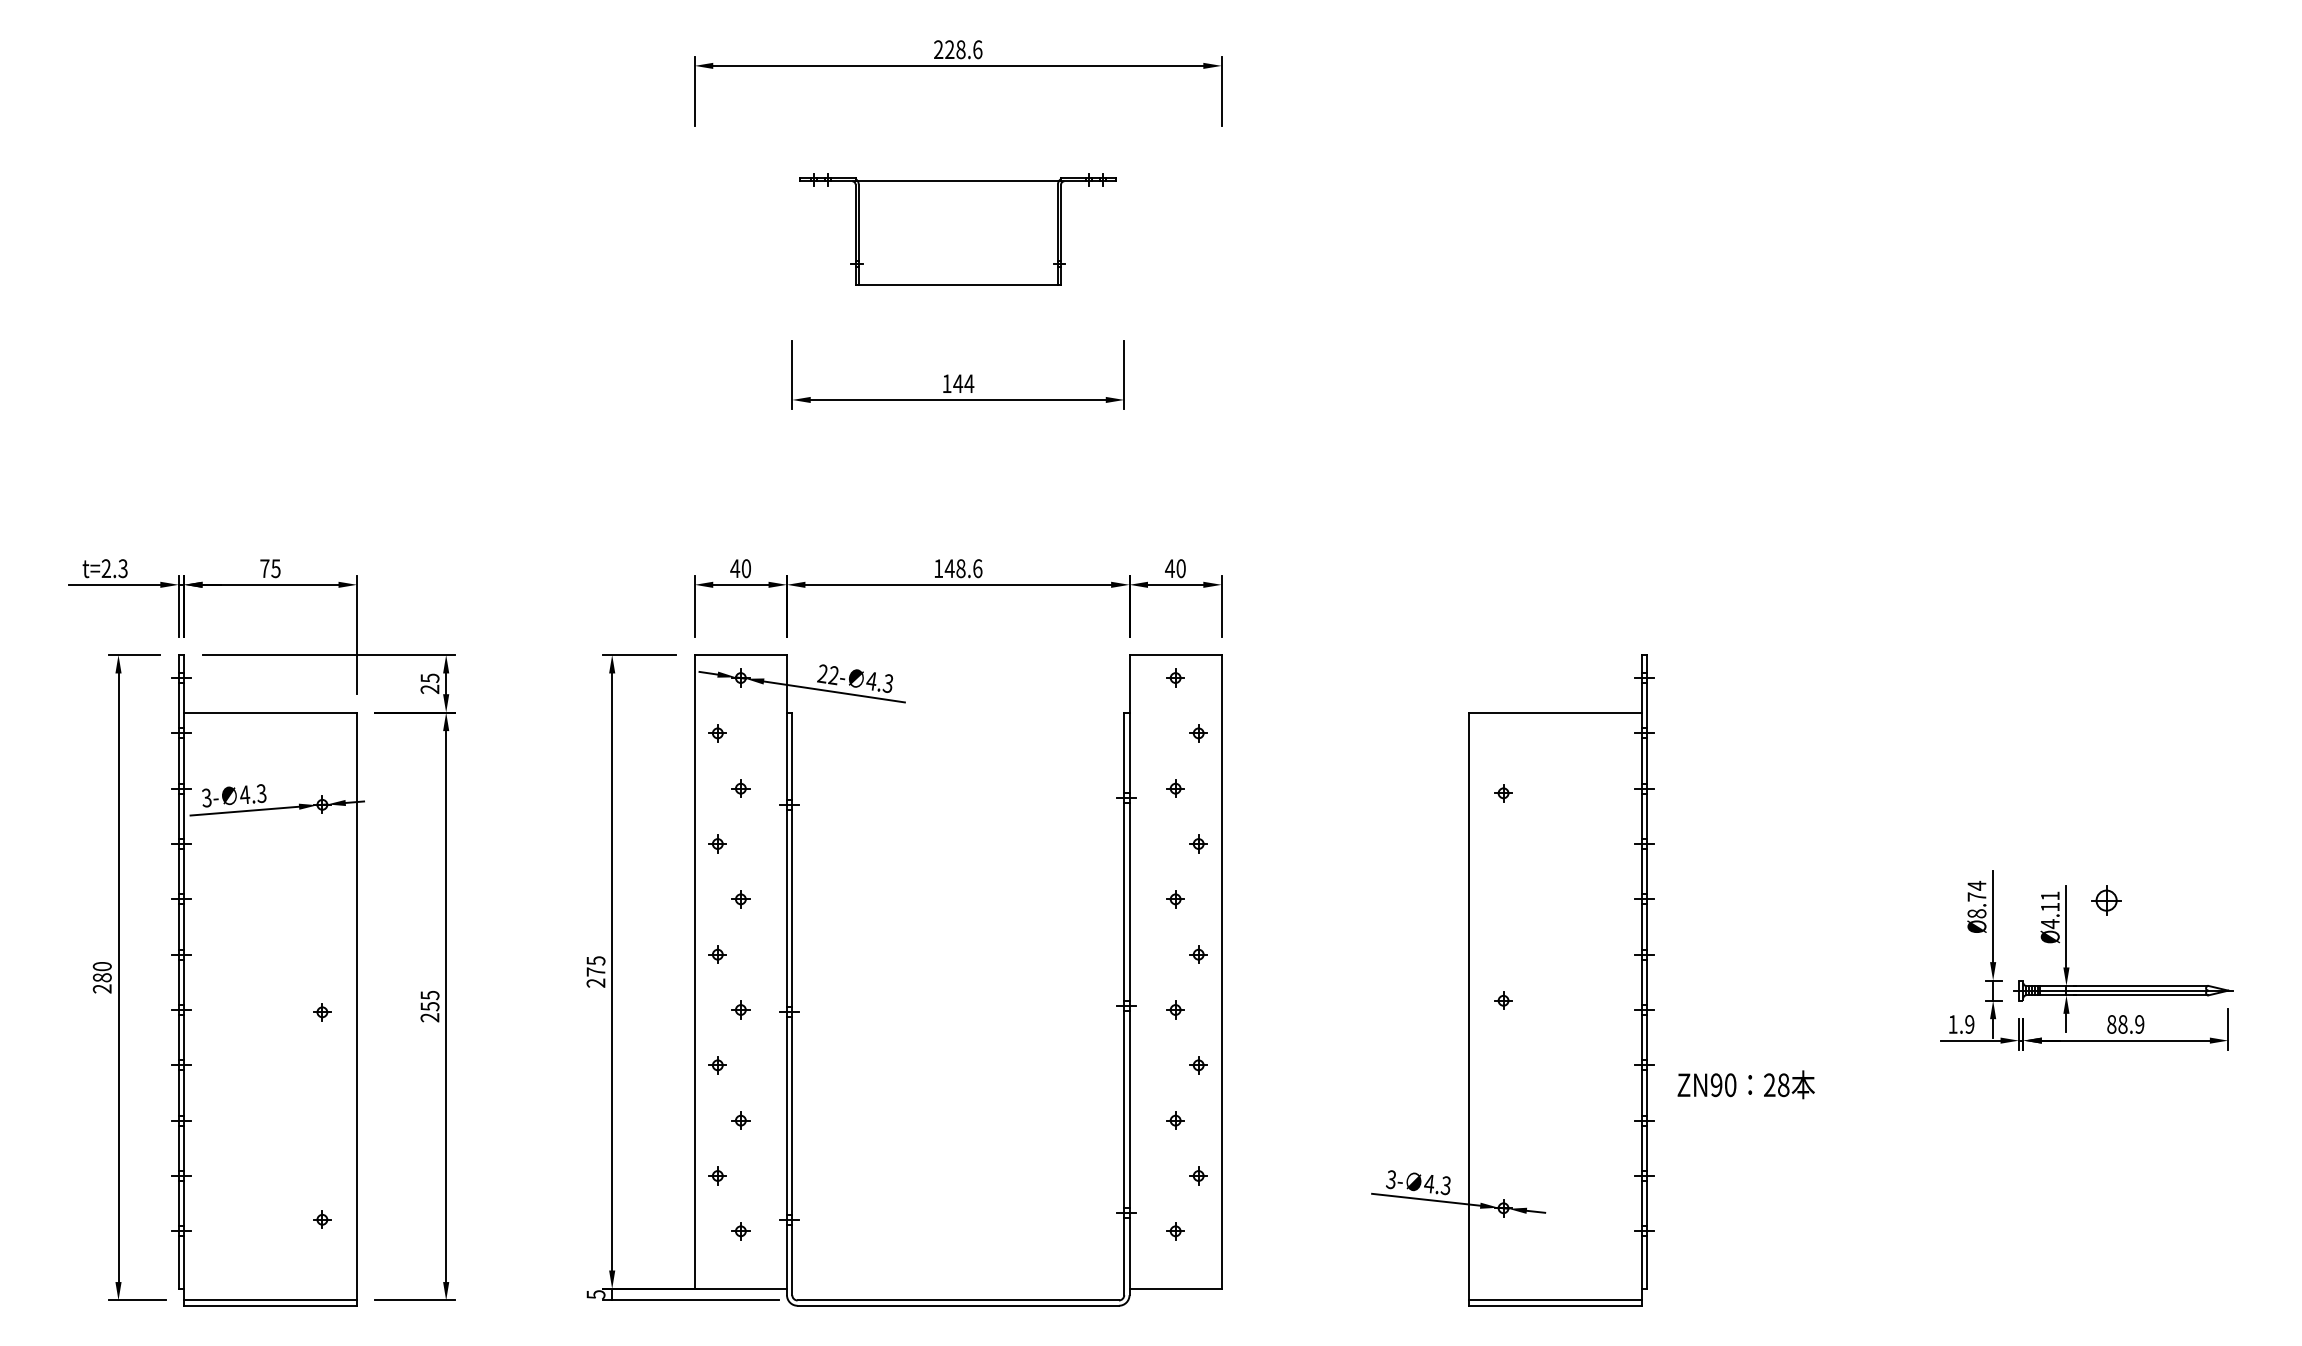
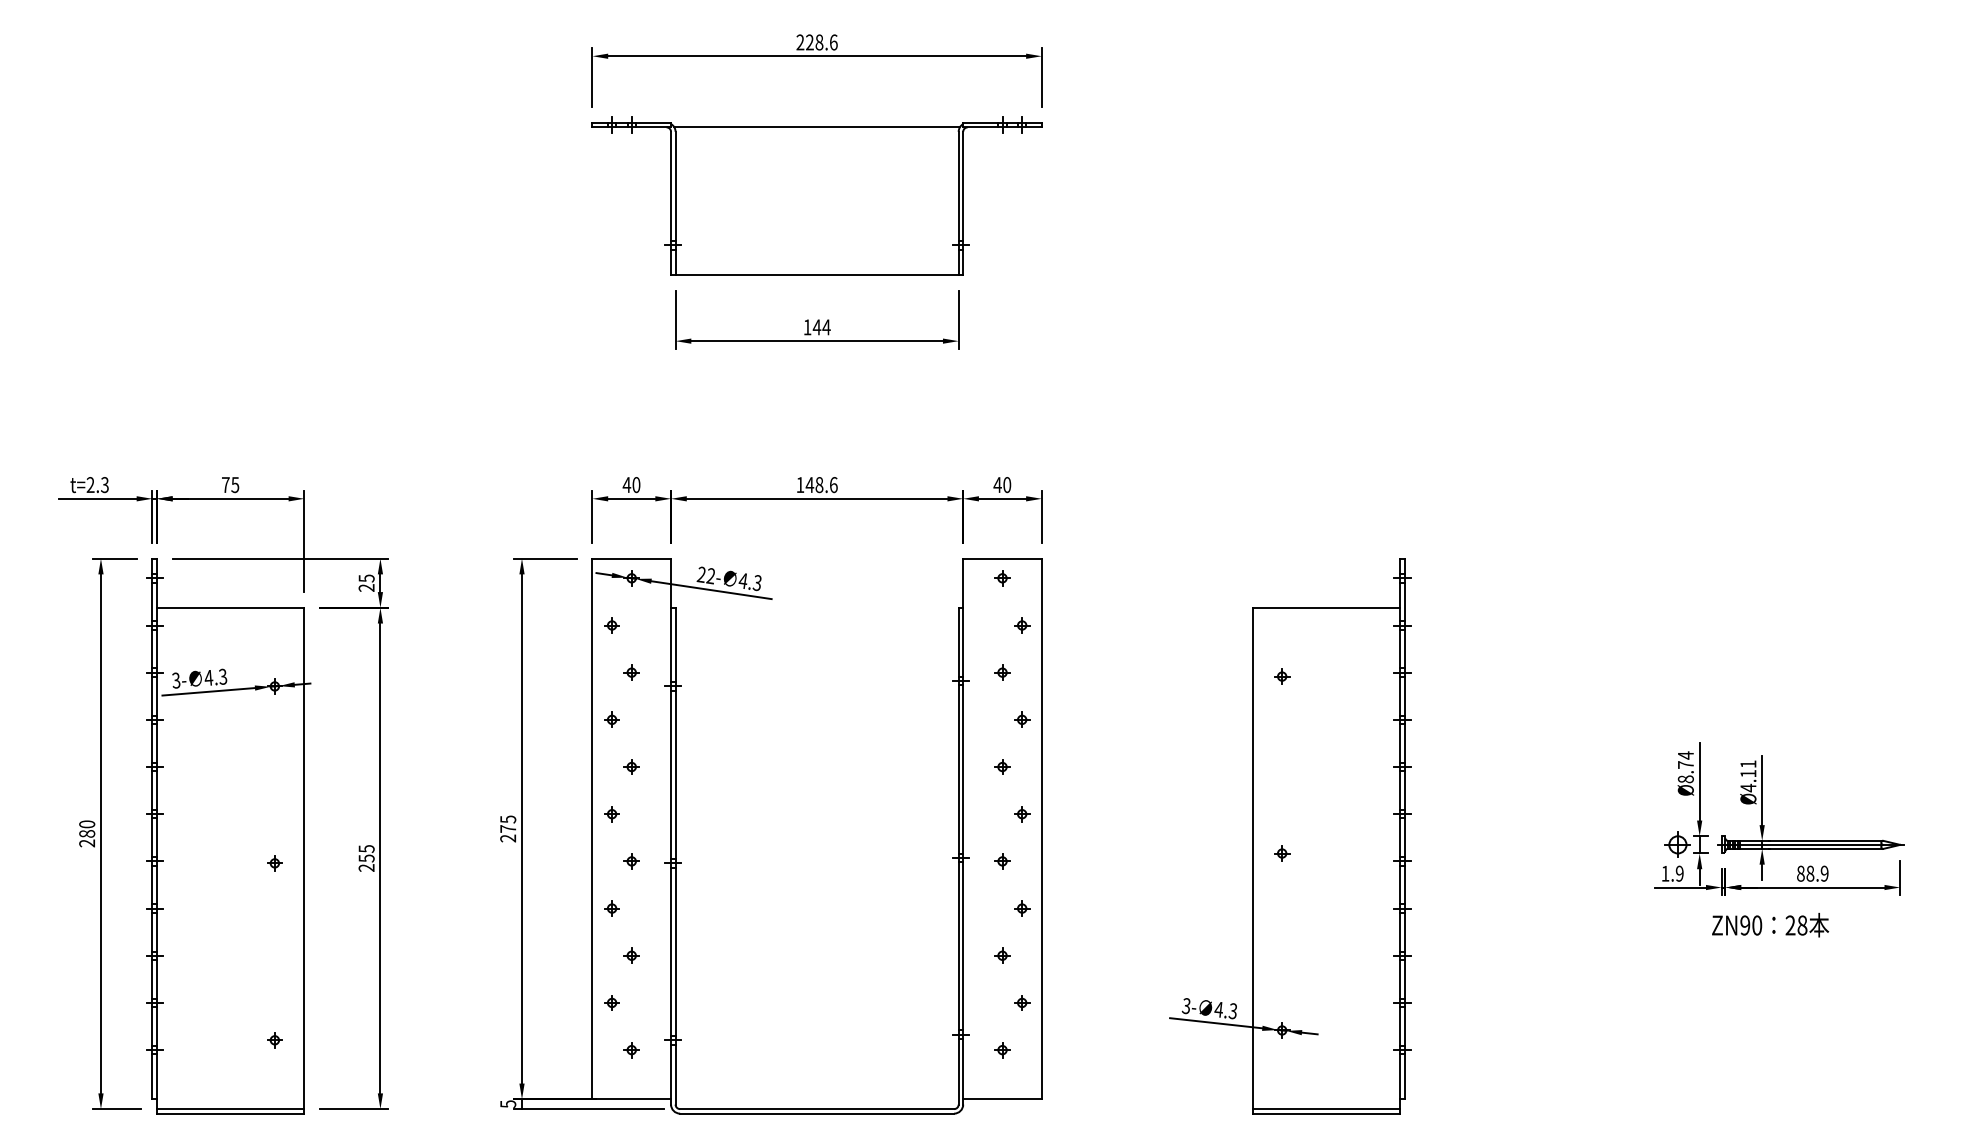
part: (958, 229) -> (817, 195), size x1.67
part: (2106, 900) -> (1677, 844), moved
text: (1745, 1084) -> (1769, 924), moved

